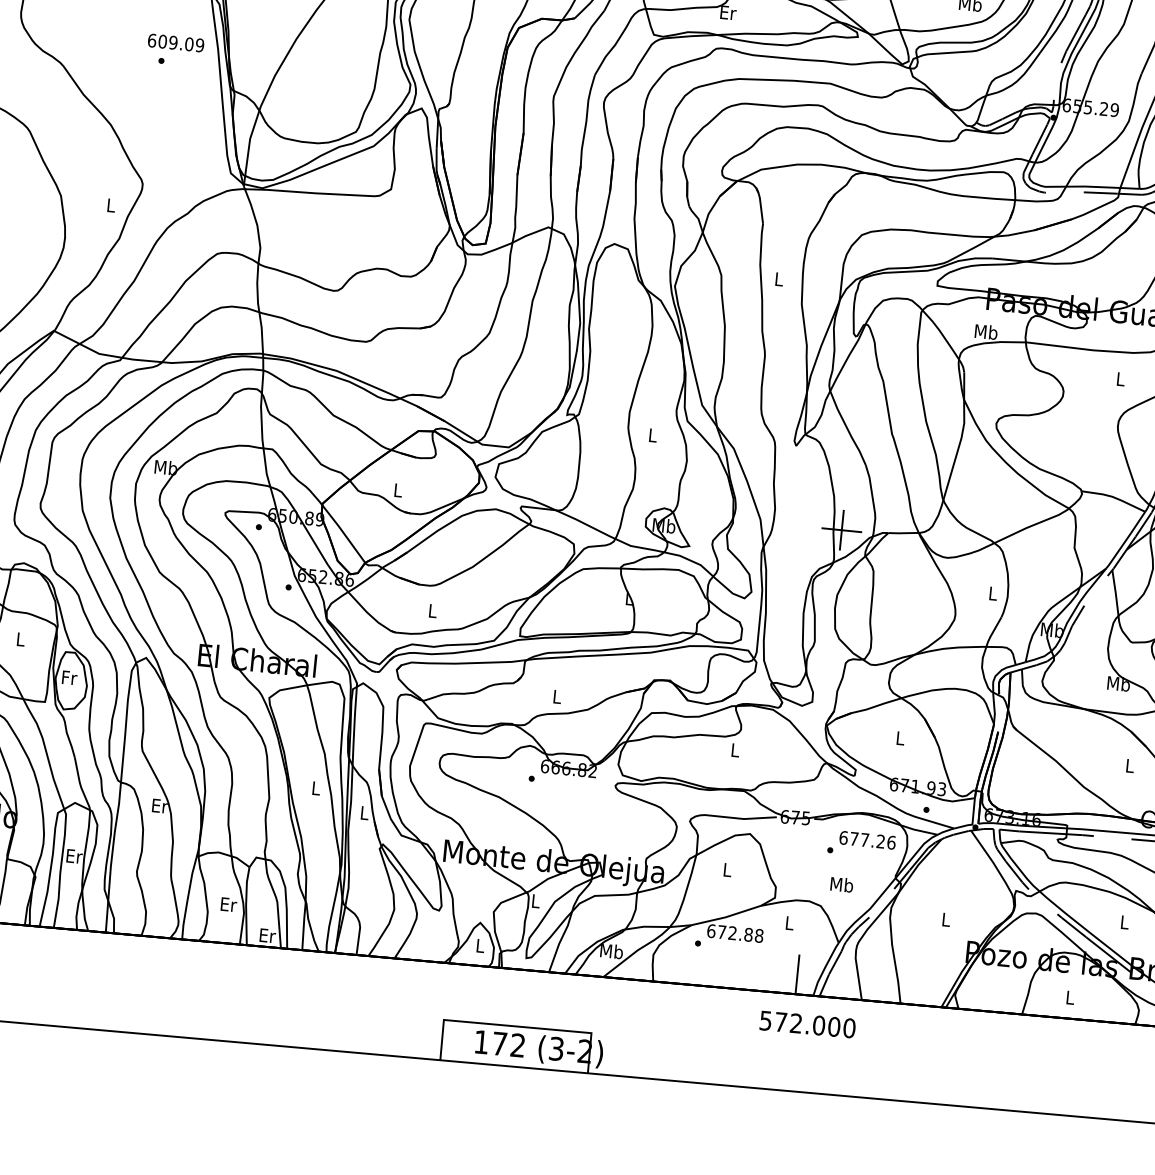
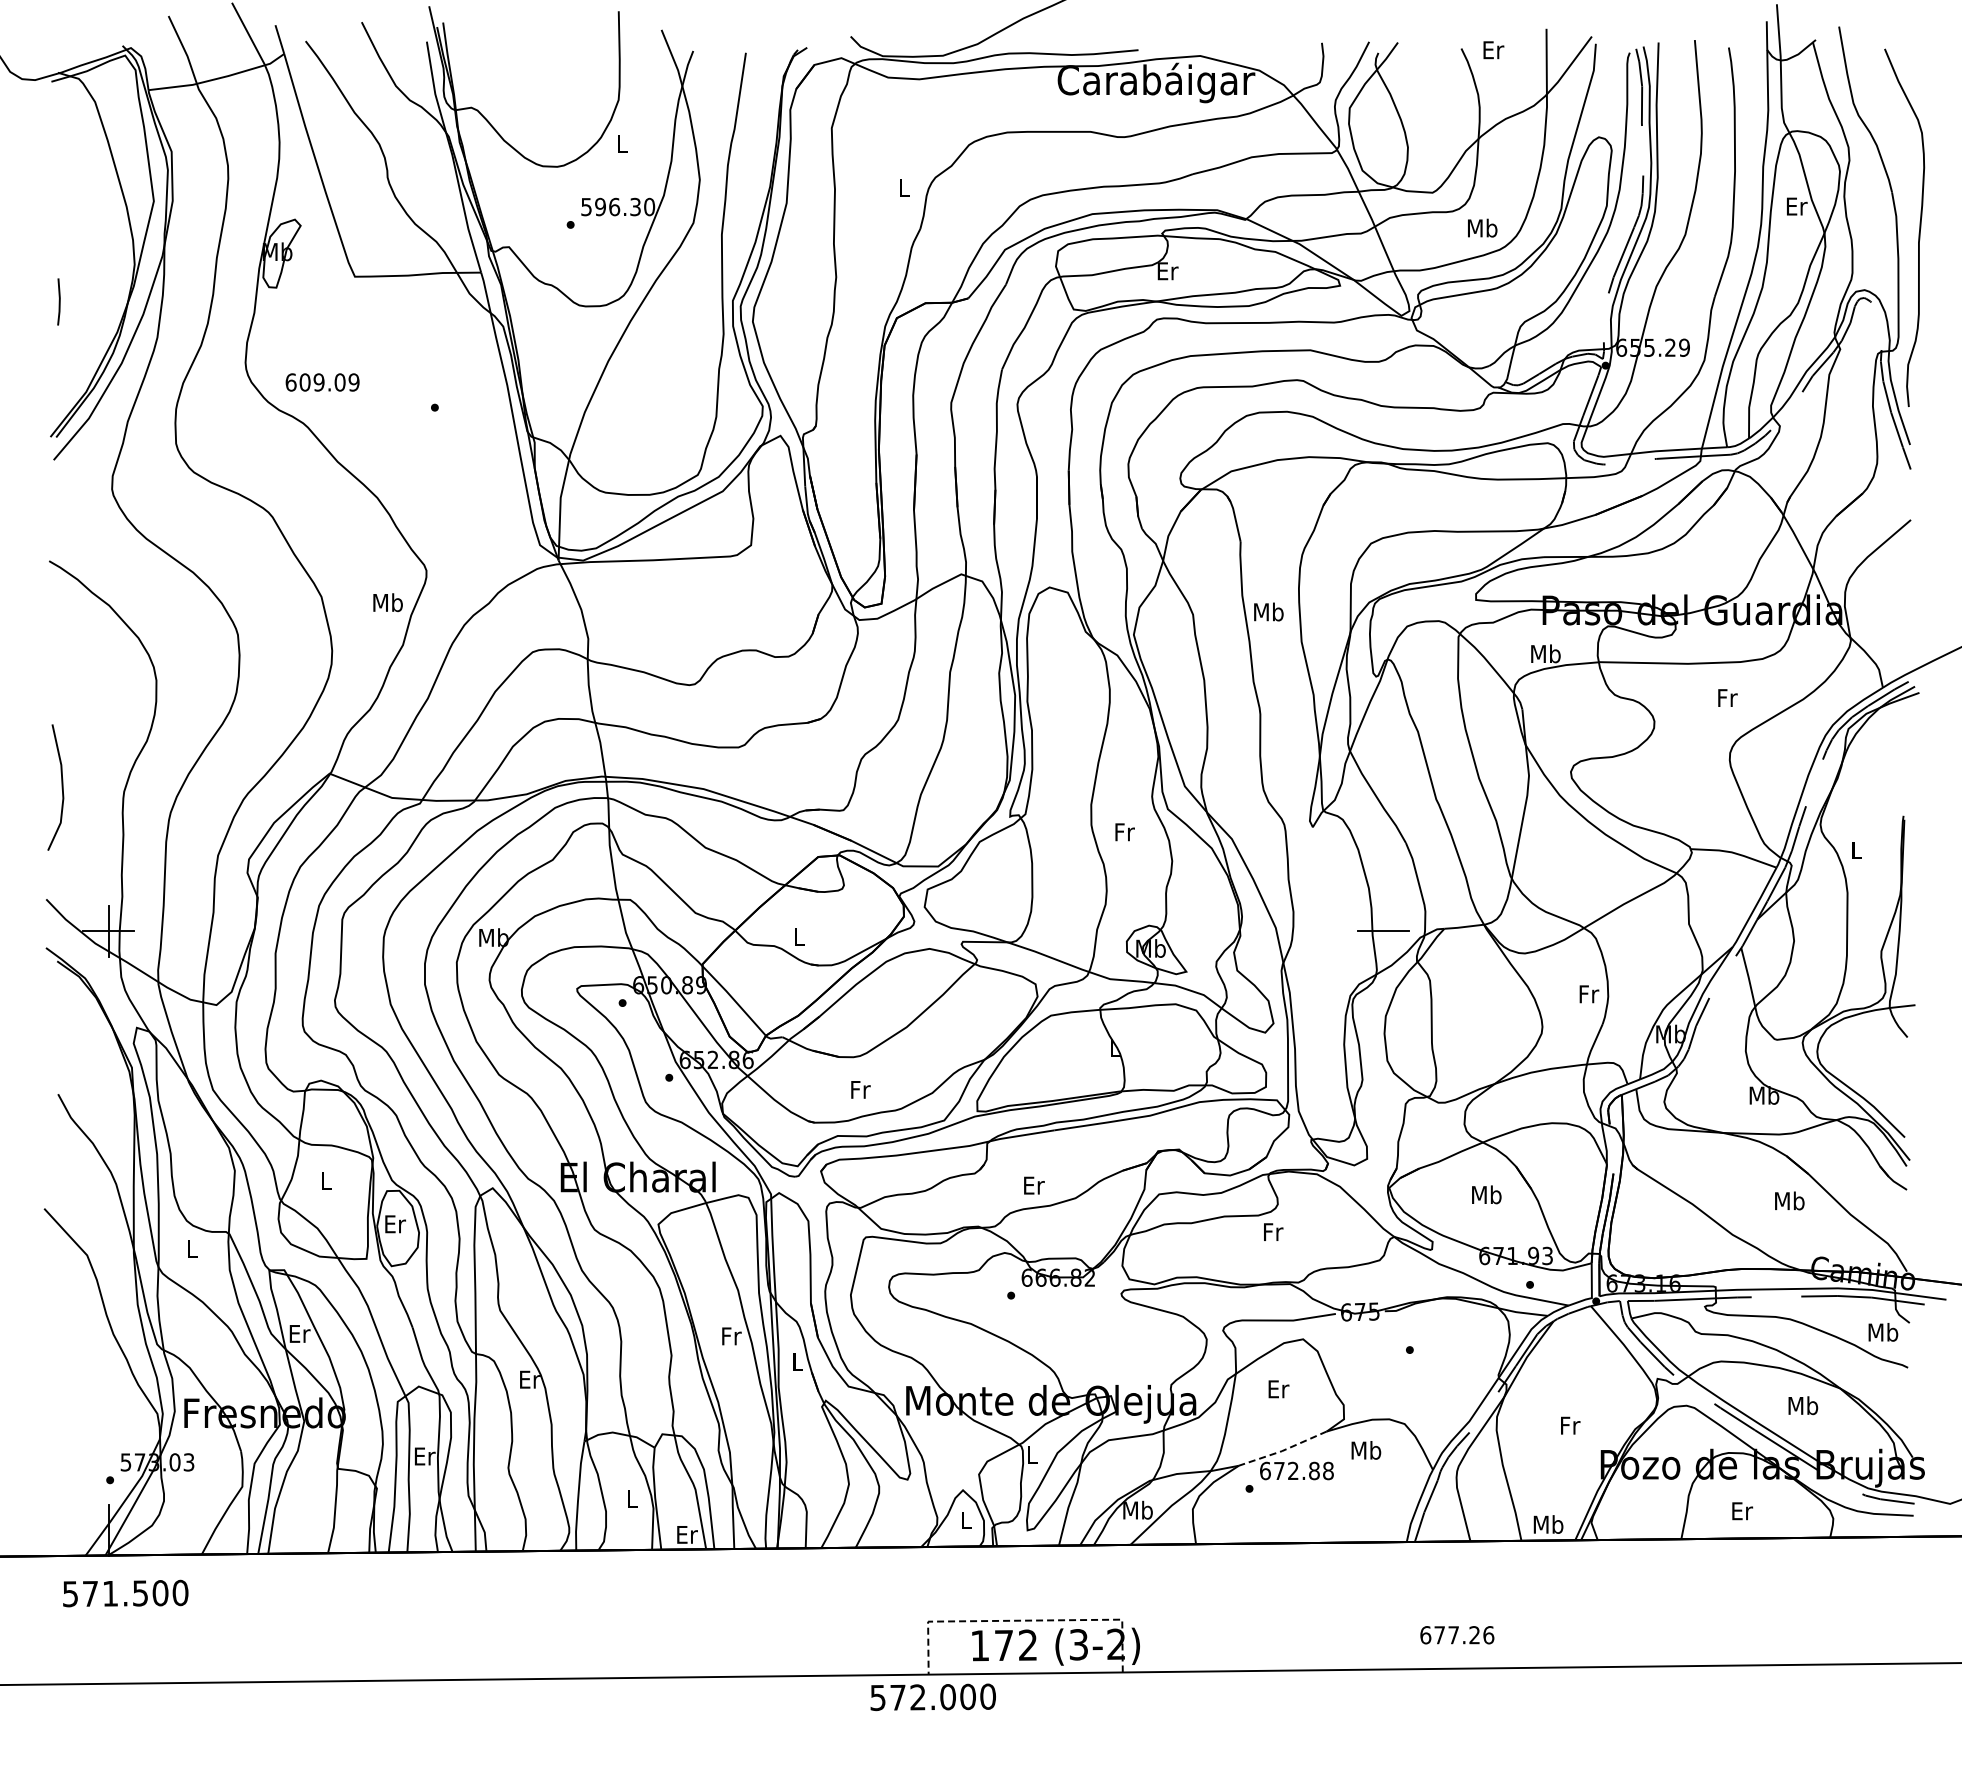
text: (175, 43) -> (322, 382), moved
text: (110, 205) -> (387, 602), L -> Mb
text: (778, 278) -> (1268, 611), L -> Mb
text: (1120, 378) -> (1727, 697), L -> Fr
text: (652, 435) -> (1124, 832), L -> Fr
line: (842, 529) -> (1383, 930), removed
text: (993, 593) -> (1589, 994), L -> Fr
text: (432, 610) -> (860, 1089), L -> Fr
text: (69, 678) -> (395, 1224), Fr -> Er
text: (557, 696) -> (1034, 1185), L -> Er
text: (900, 737) -> (1486, 1194), L -> Mb
text: (735, 749) -> (1273, 1231), L -> Fr
text: (1129, 765) -> (1789, 1200), L -> Mb
text: (316, 788) -> (731, 1336), L -> Fr
text: (867, 840) -> (1457, 1635), moved
text: (727, 870) -> (1278, 1389), L -> Er
text: (841, 884) -> (1548, 1524), moved
text: (228, 904) -> (632, 1499), Er -> L
line: (725, 916) -> (1282, 1450), solid -> dashed
text: (946, 919) -> (1570, 1425), L -> Fr
text: (1124, 922) -> (1803, 1405), L -> Mb
text: (789, 923) -> (1366, 1450), L -> Mb
line: (797, 974) -> (1383, 1516), removed
text: (1070, 998) -> (1742, 1511), L -> Er
text: (807, 1024) -> (932, 1697), moved
line: (517, 1026) -> (1024, 1620), solid -> dashed

